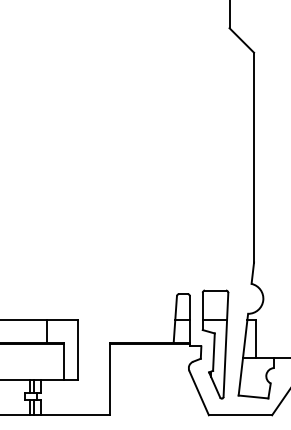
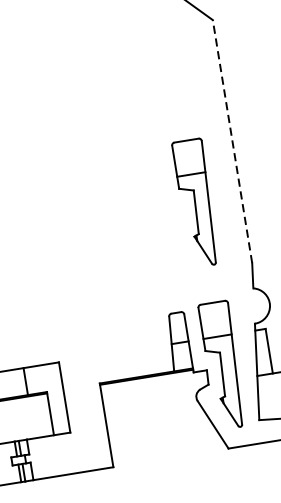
line: (254, 157) -> (233, 141), solid -> dashed
part: (215, 204) -> (196, 203), added

